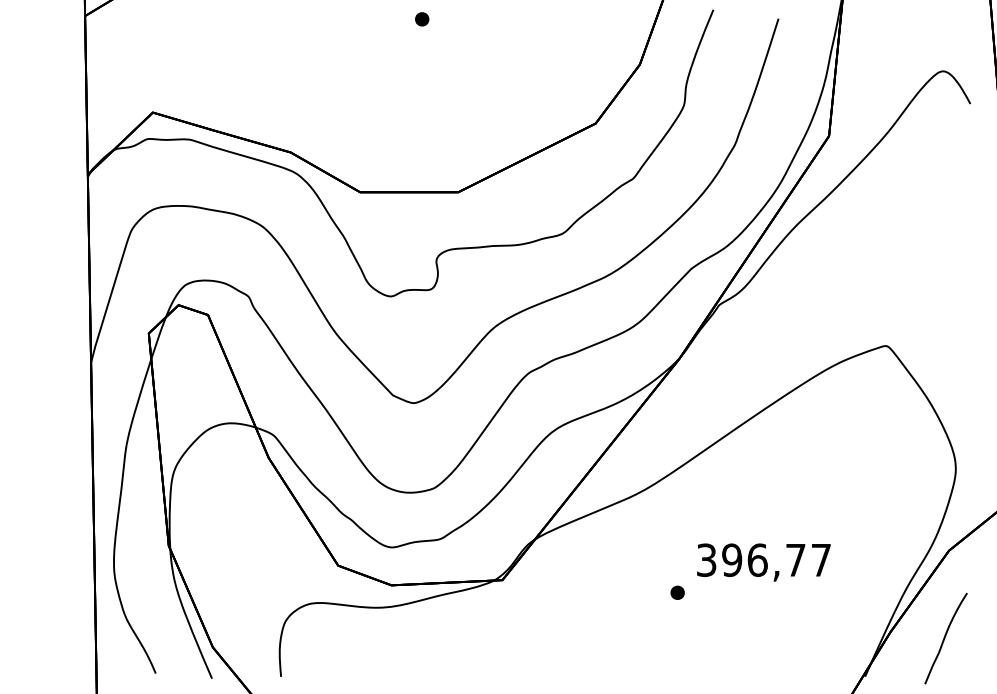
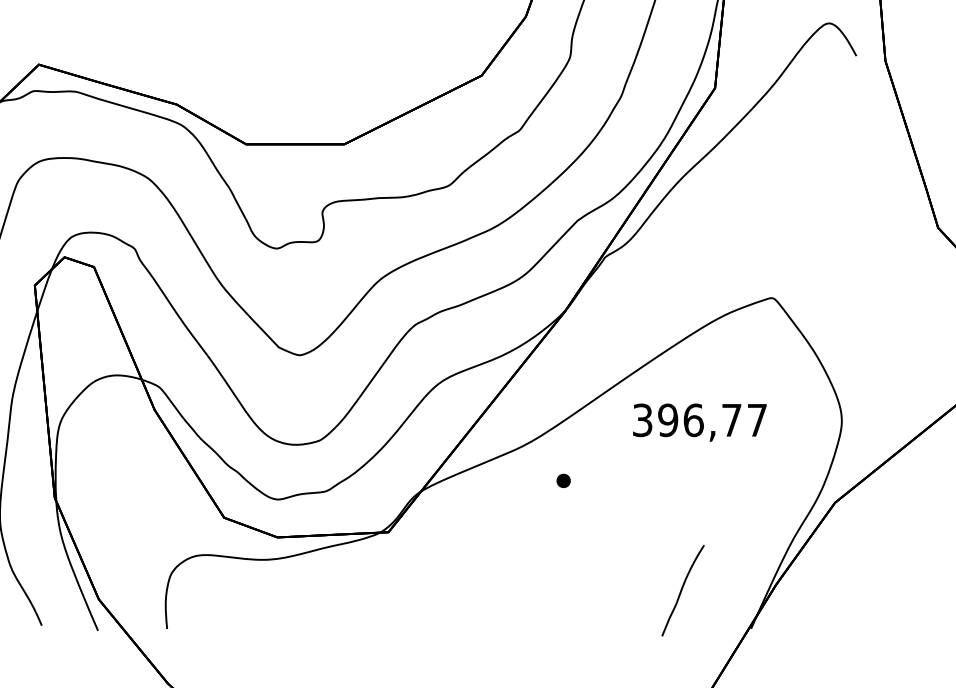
text: (763, 562) -> (699, 422), moved
part: (677, 592) -> (563, 480), moved
curve: (945, 638) -> (682, 590), moved

